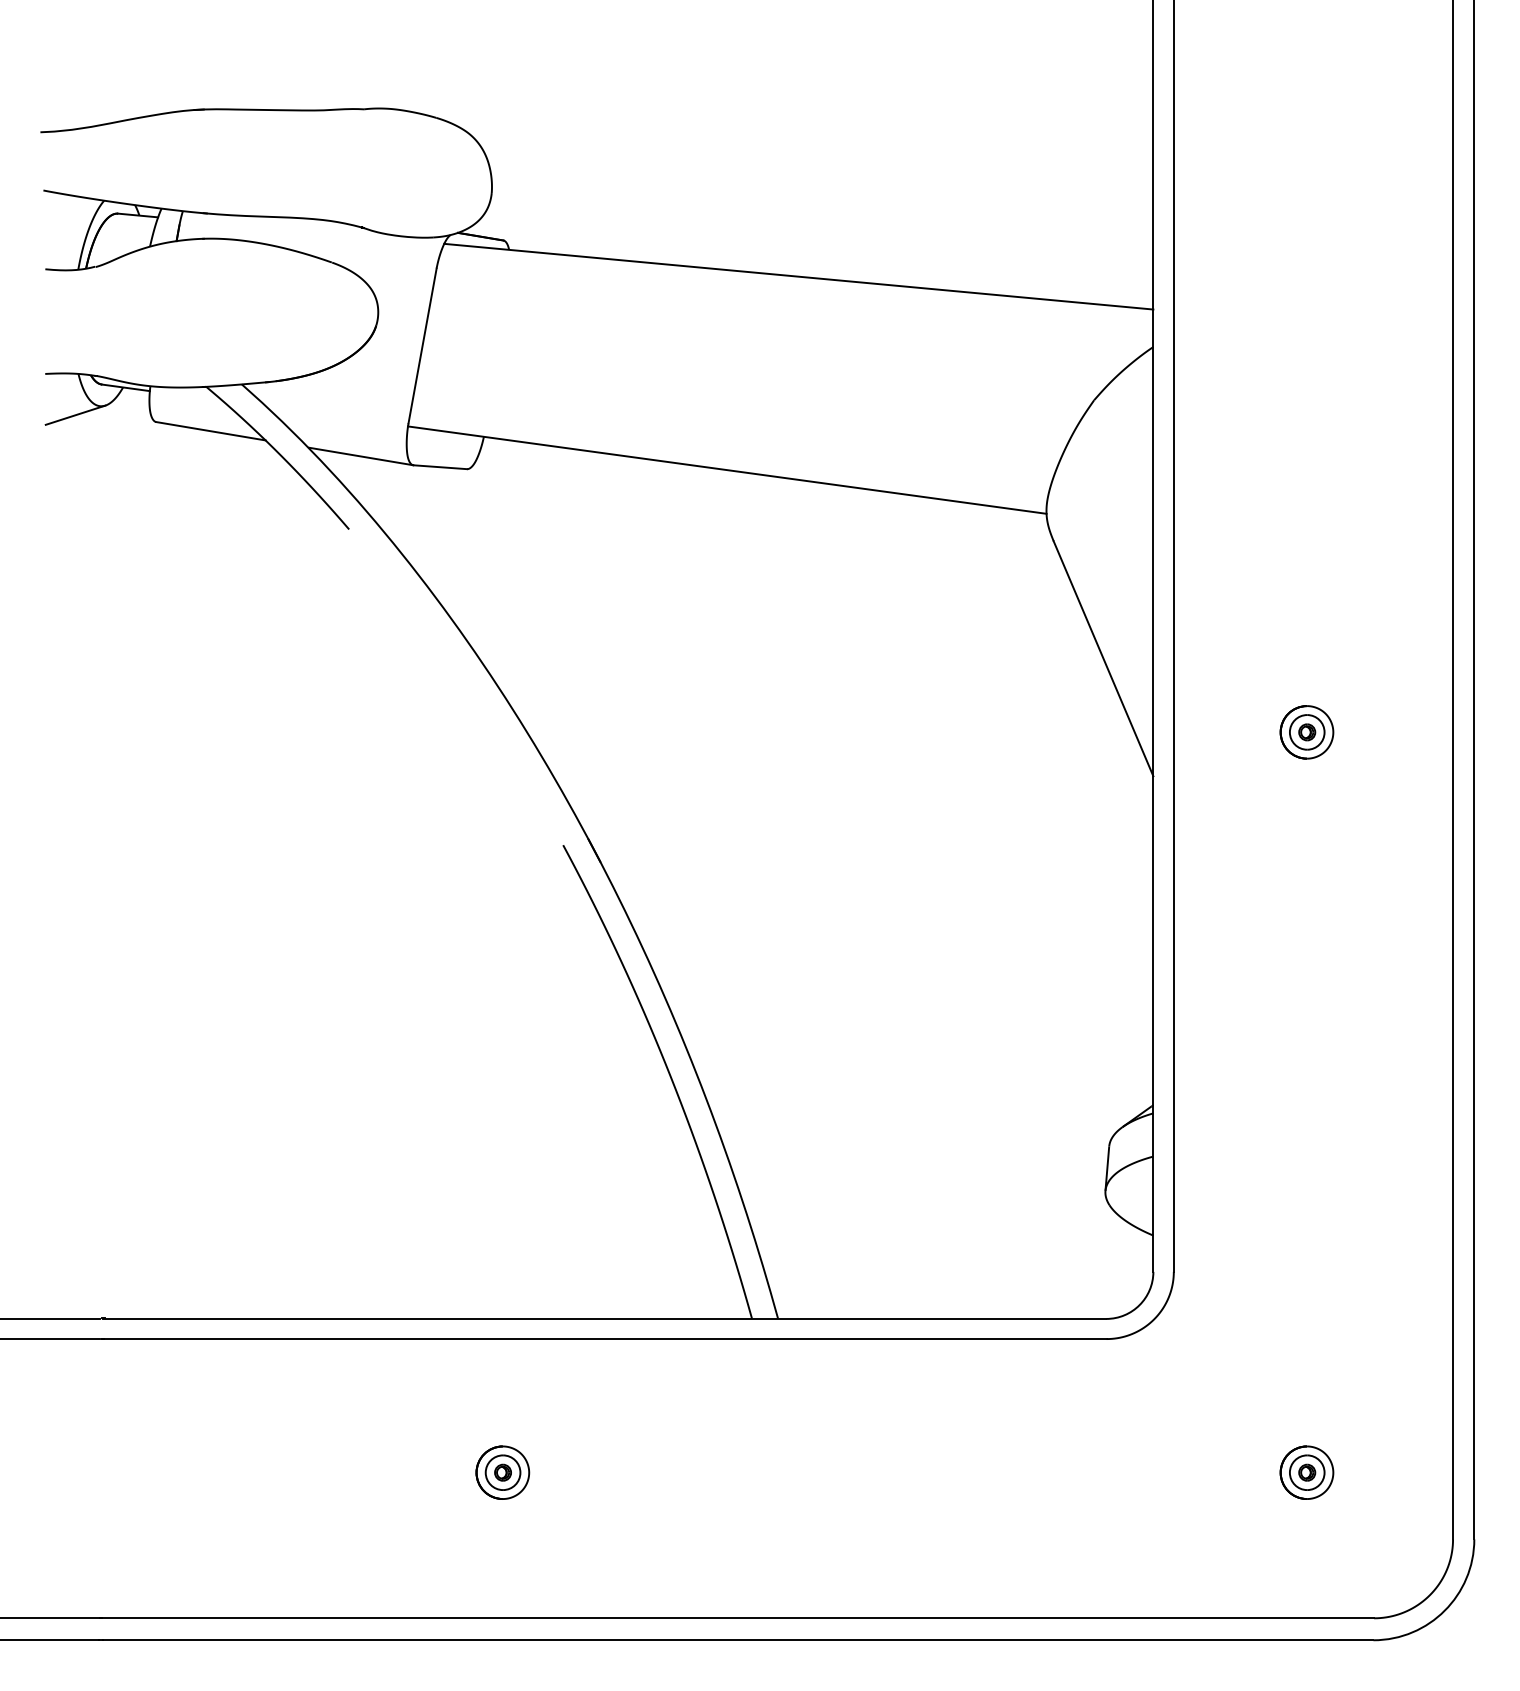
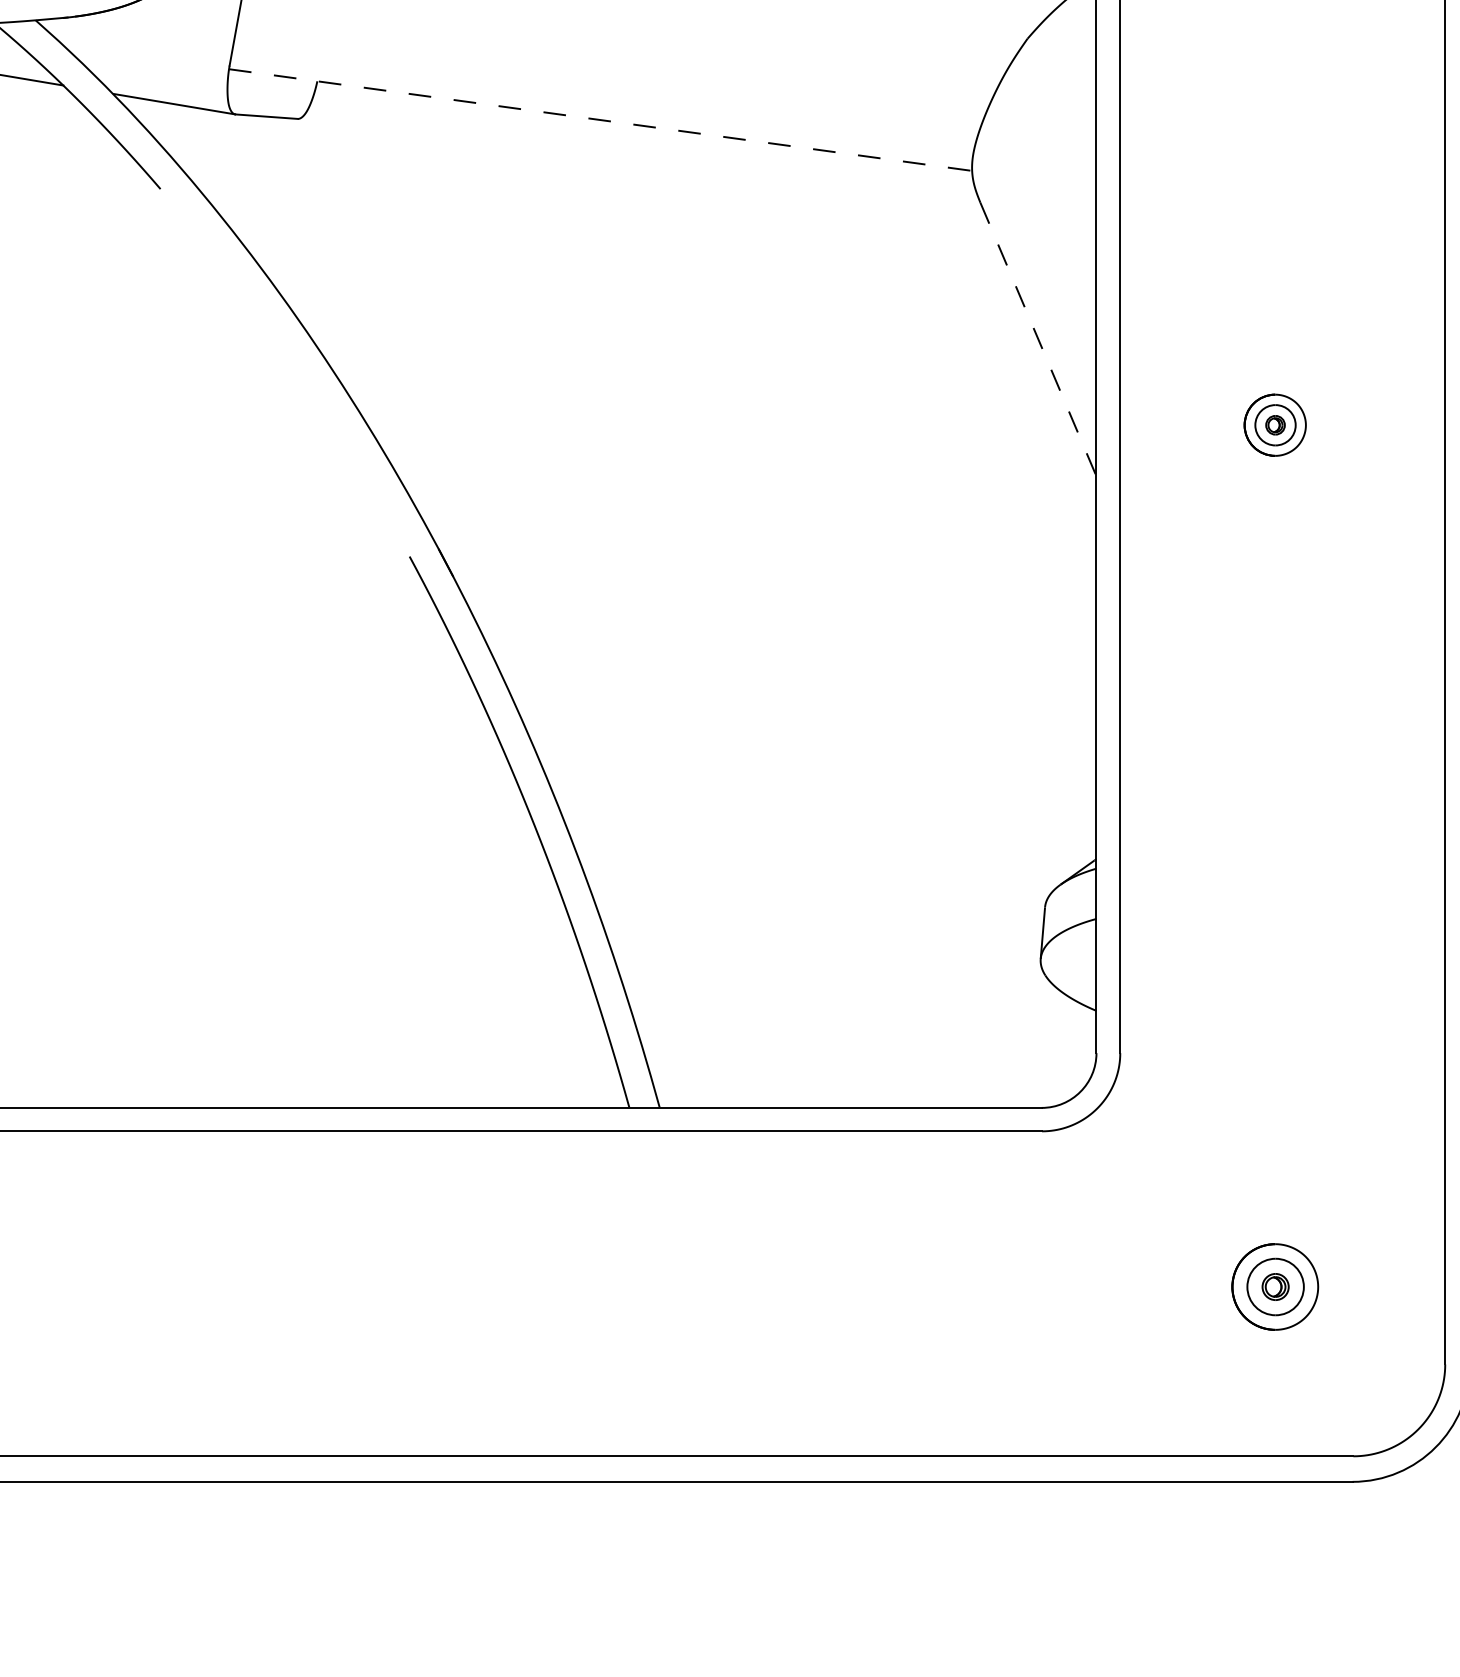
line: (727, 470) -> (600, 120), solid -> dashed
line: (1103, 658) -> (1038, 339), solid -> dashed
part: (502, 1472) -> (338, 1286), removed
part: (1306, 1472) -> (1274, 1286), size x1.4

